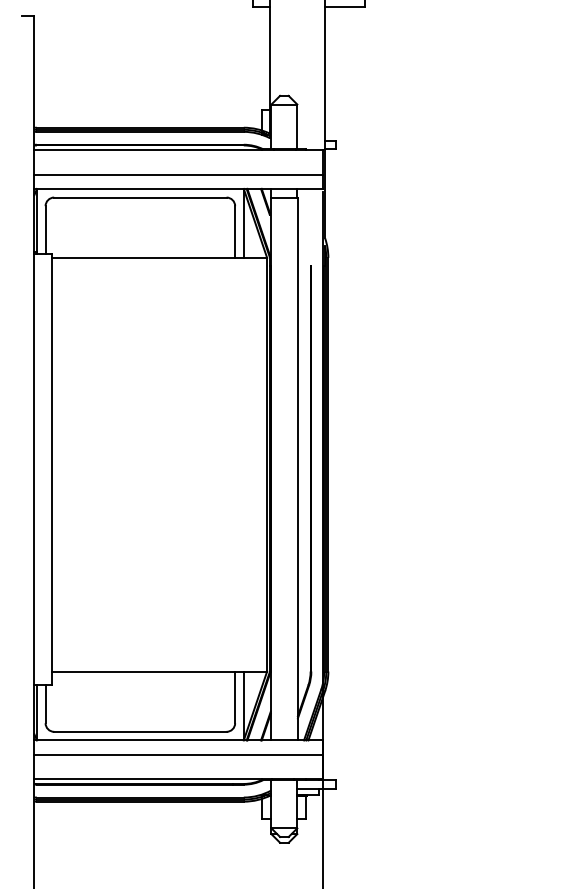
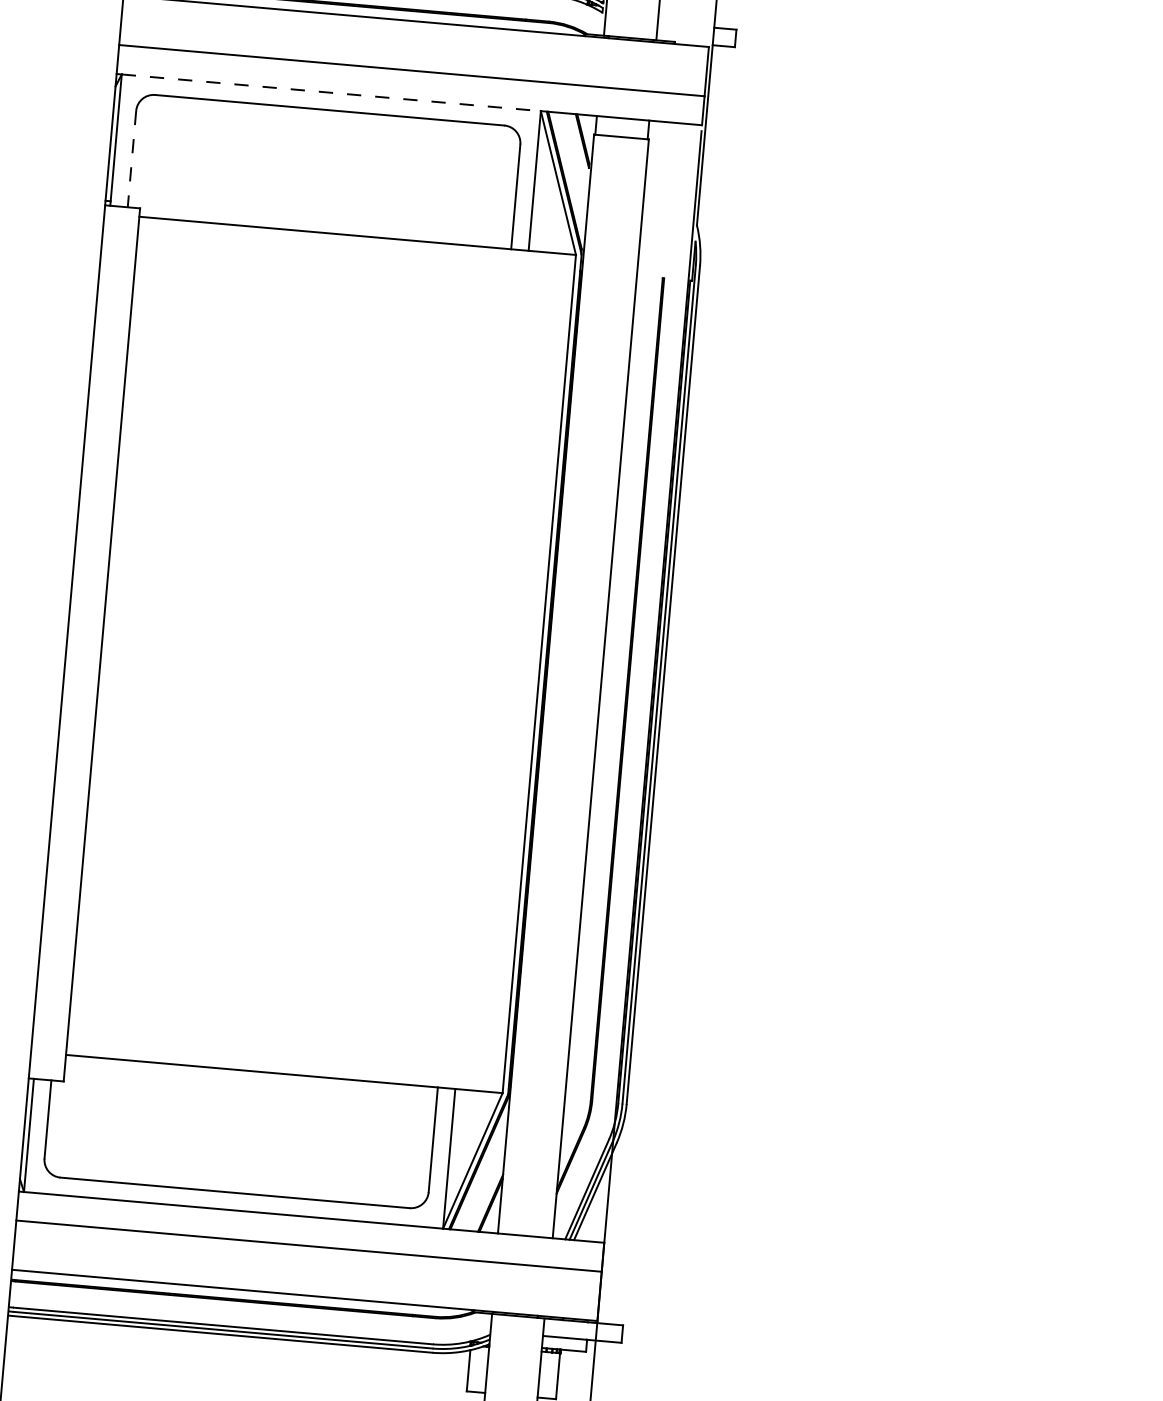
line: (140, 188) -> (331, 91), solid -> dashed
line: (45, 229) -> (131, 158), solid -> dashed

